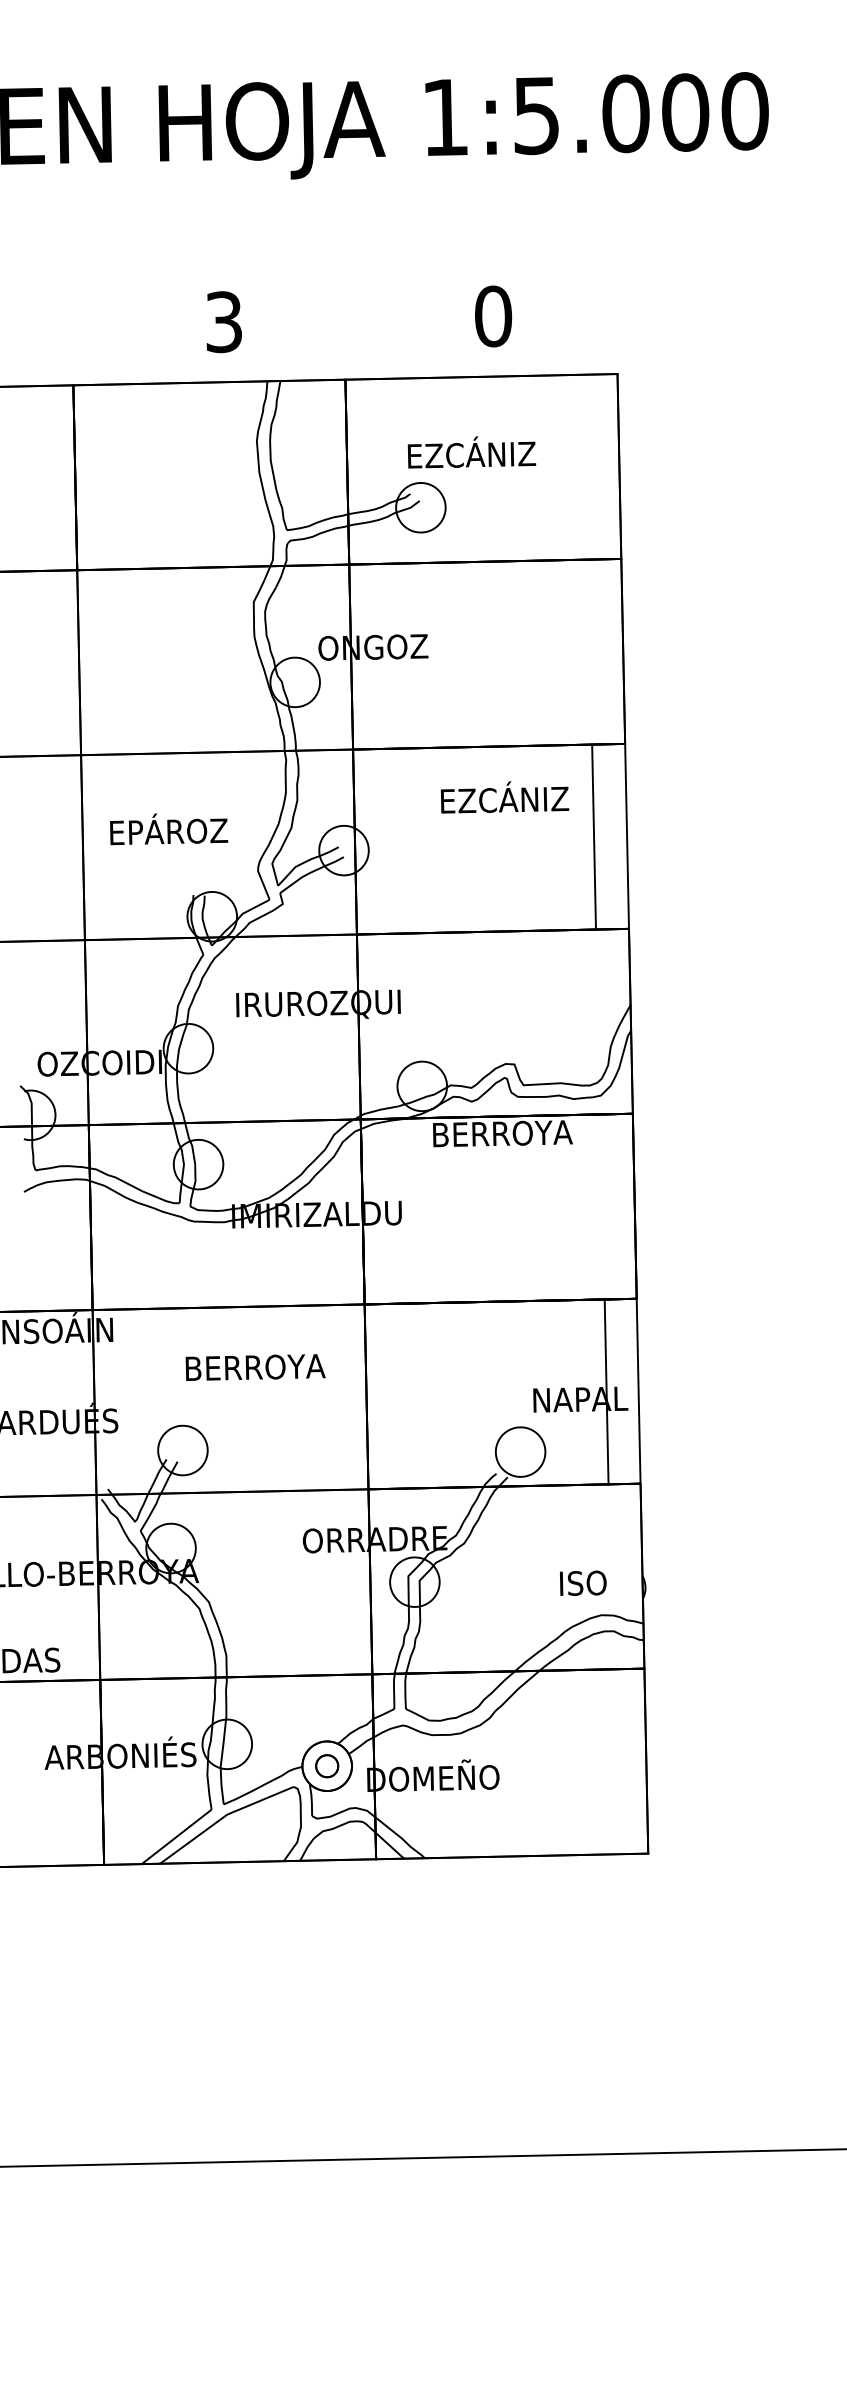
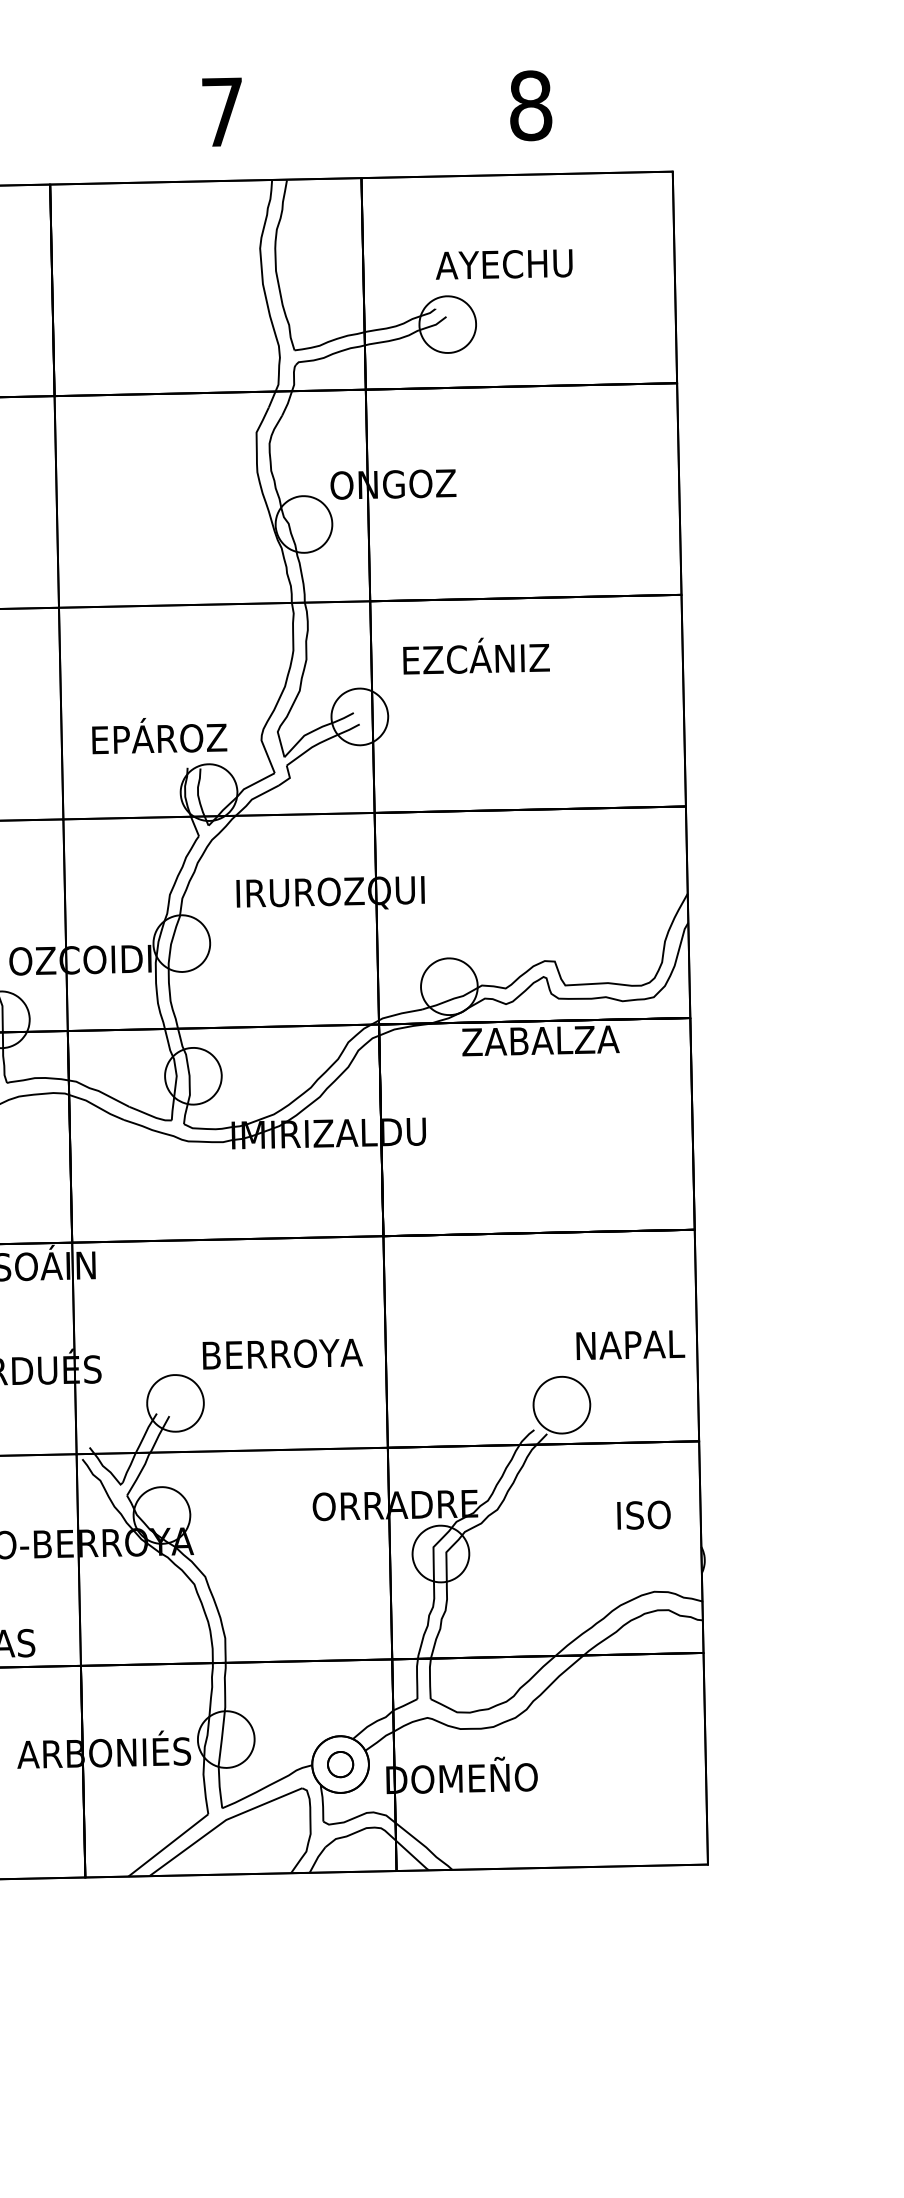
text: (493, 316) -> (530, 105), 0 -> 8
text: (223, 322) -> (221, 112), 3 -> 7
text: (471, 452) -> (505, 261), EZCÁNIZ -> AYECHU
text: (505, 797) -> (477, 656), moved
text: (169, 829) -> (160, 736), moved
line: (594, 836) -> (684, 699), moved
text: (502, 1133) -> (541, 1040), BERROYA -> ZABALZA
text: (255, 1367) -> (282, 1354), moved
line: (606, 1391) -> (696, 1334), moved
text: (583, 1582) -> (644, 1514), moved

